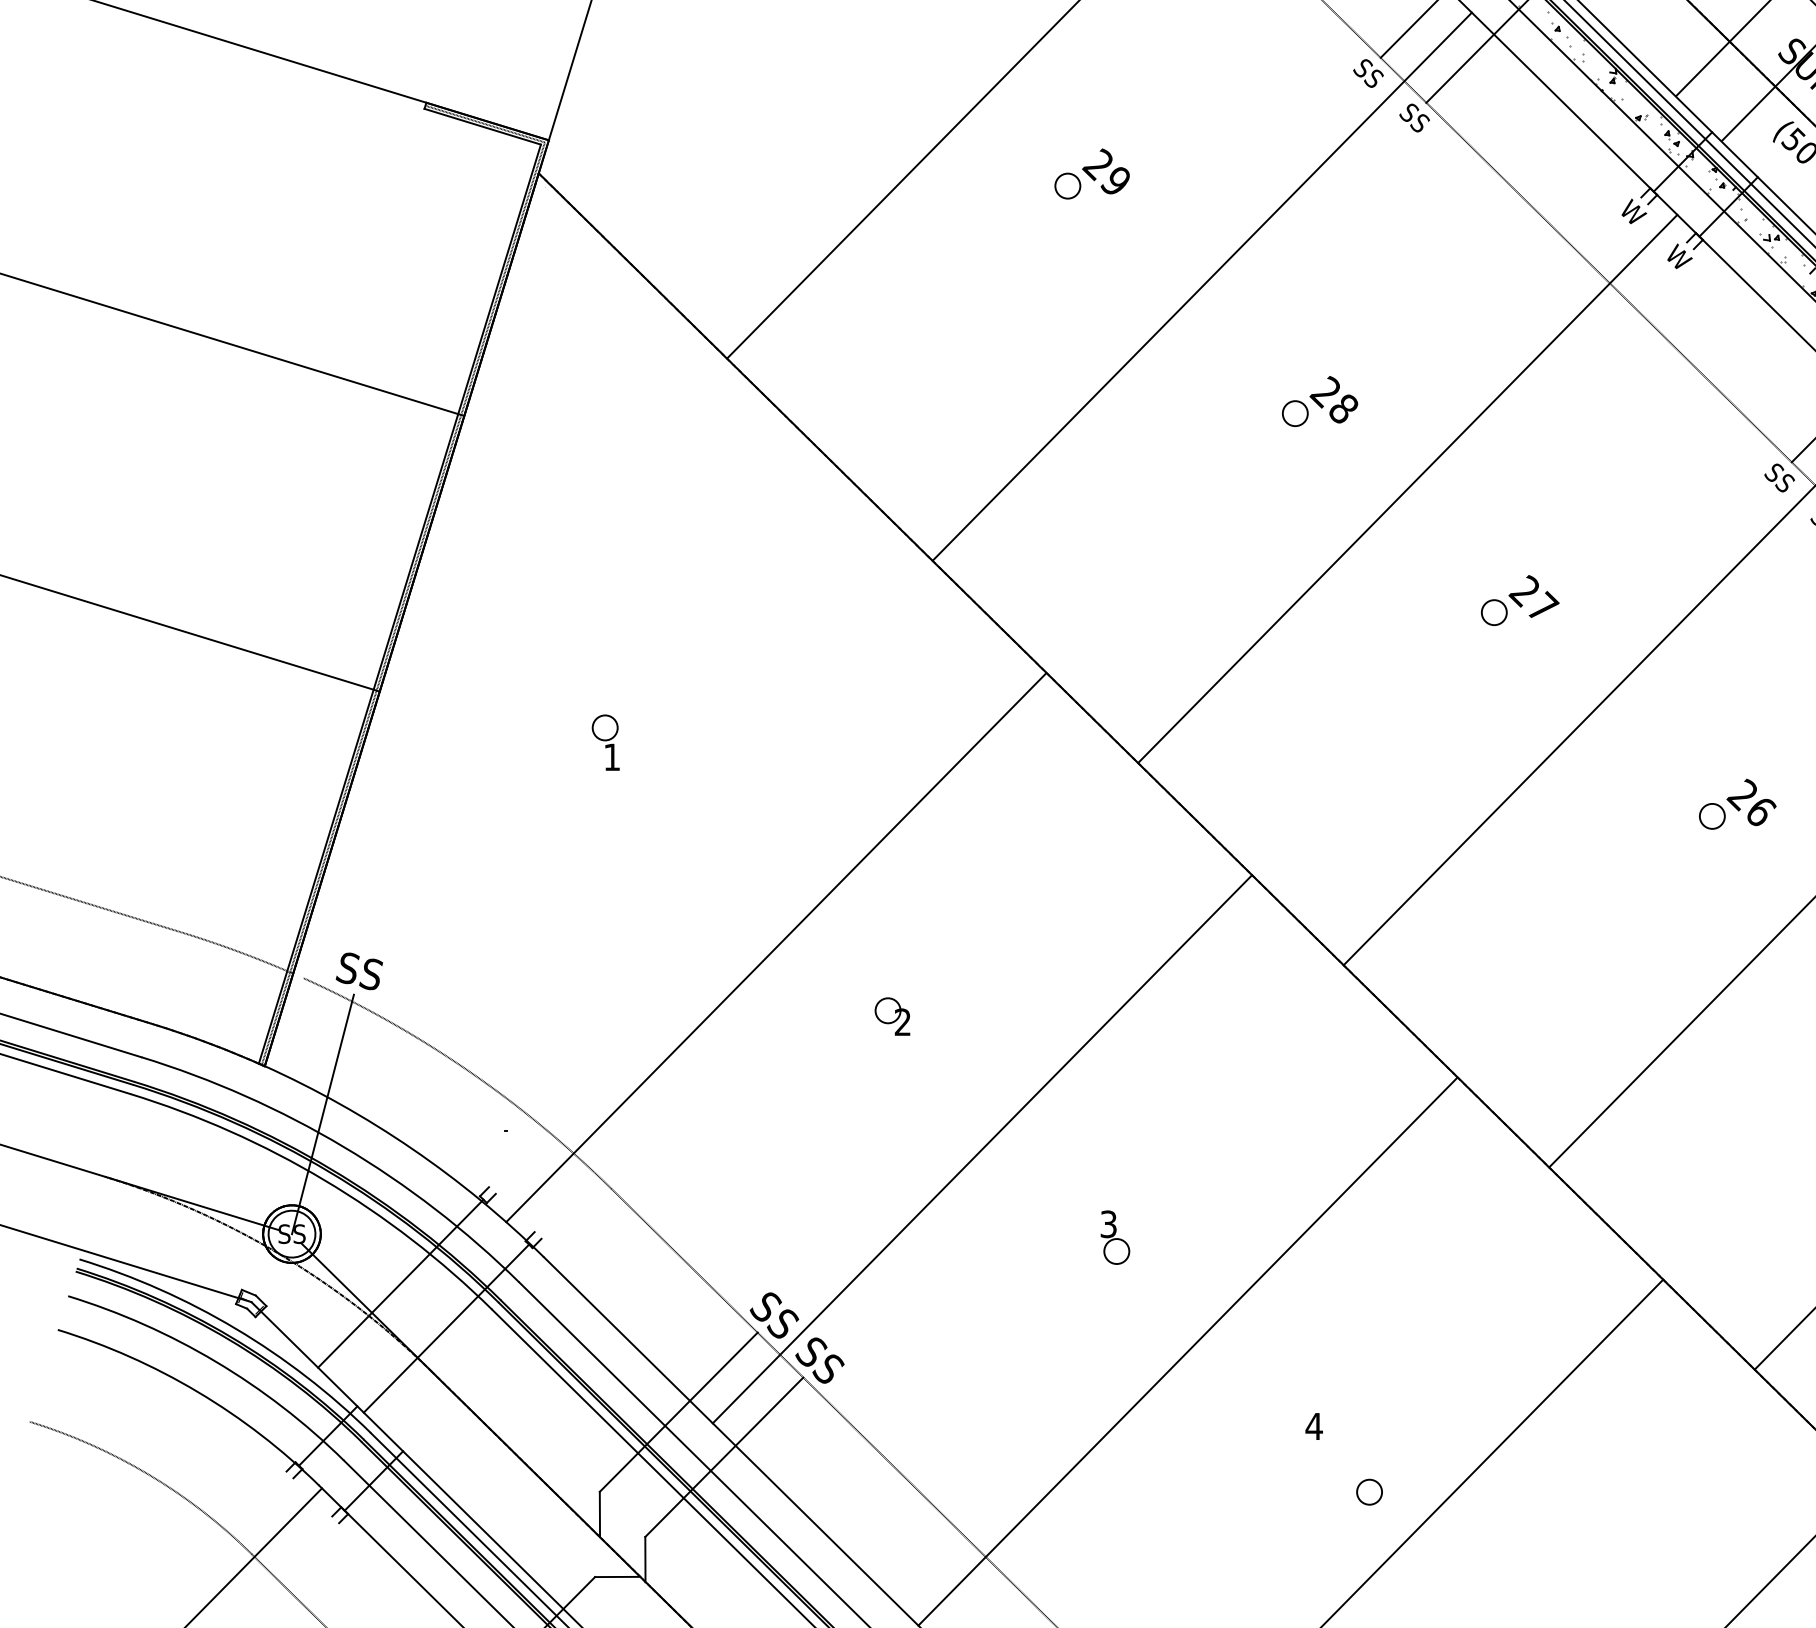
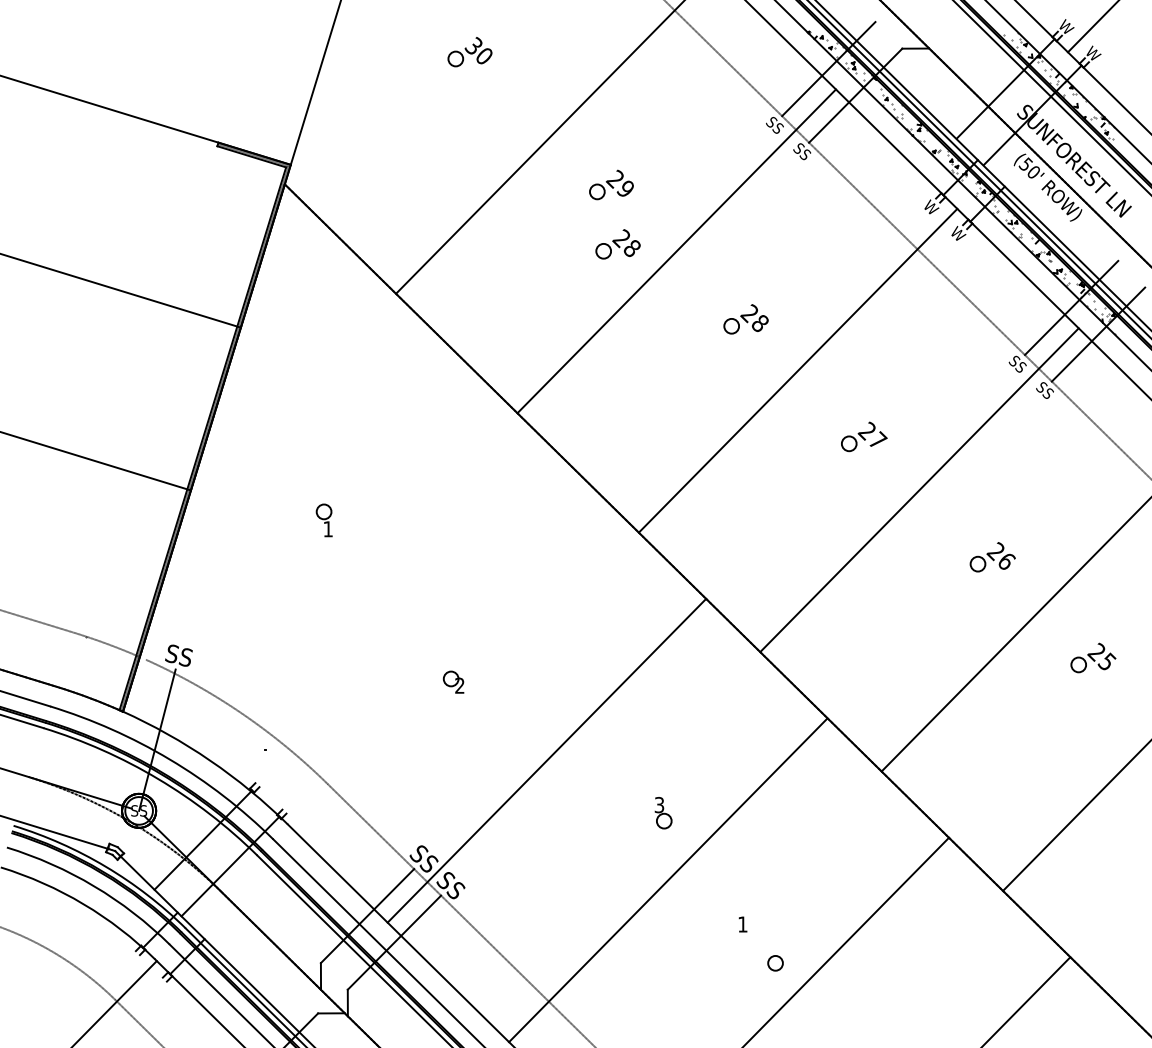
part: (1101, 275) -> (617, 244), added
line: (775, 947) -> (424, 641), removed
part: (892, 1015) -> (453, 681), moved
part: (1115, 1238) -> (663, 813), moved
text: (1313, 1426) -> (742, 924), 4 -> 1

